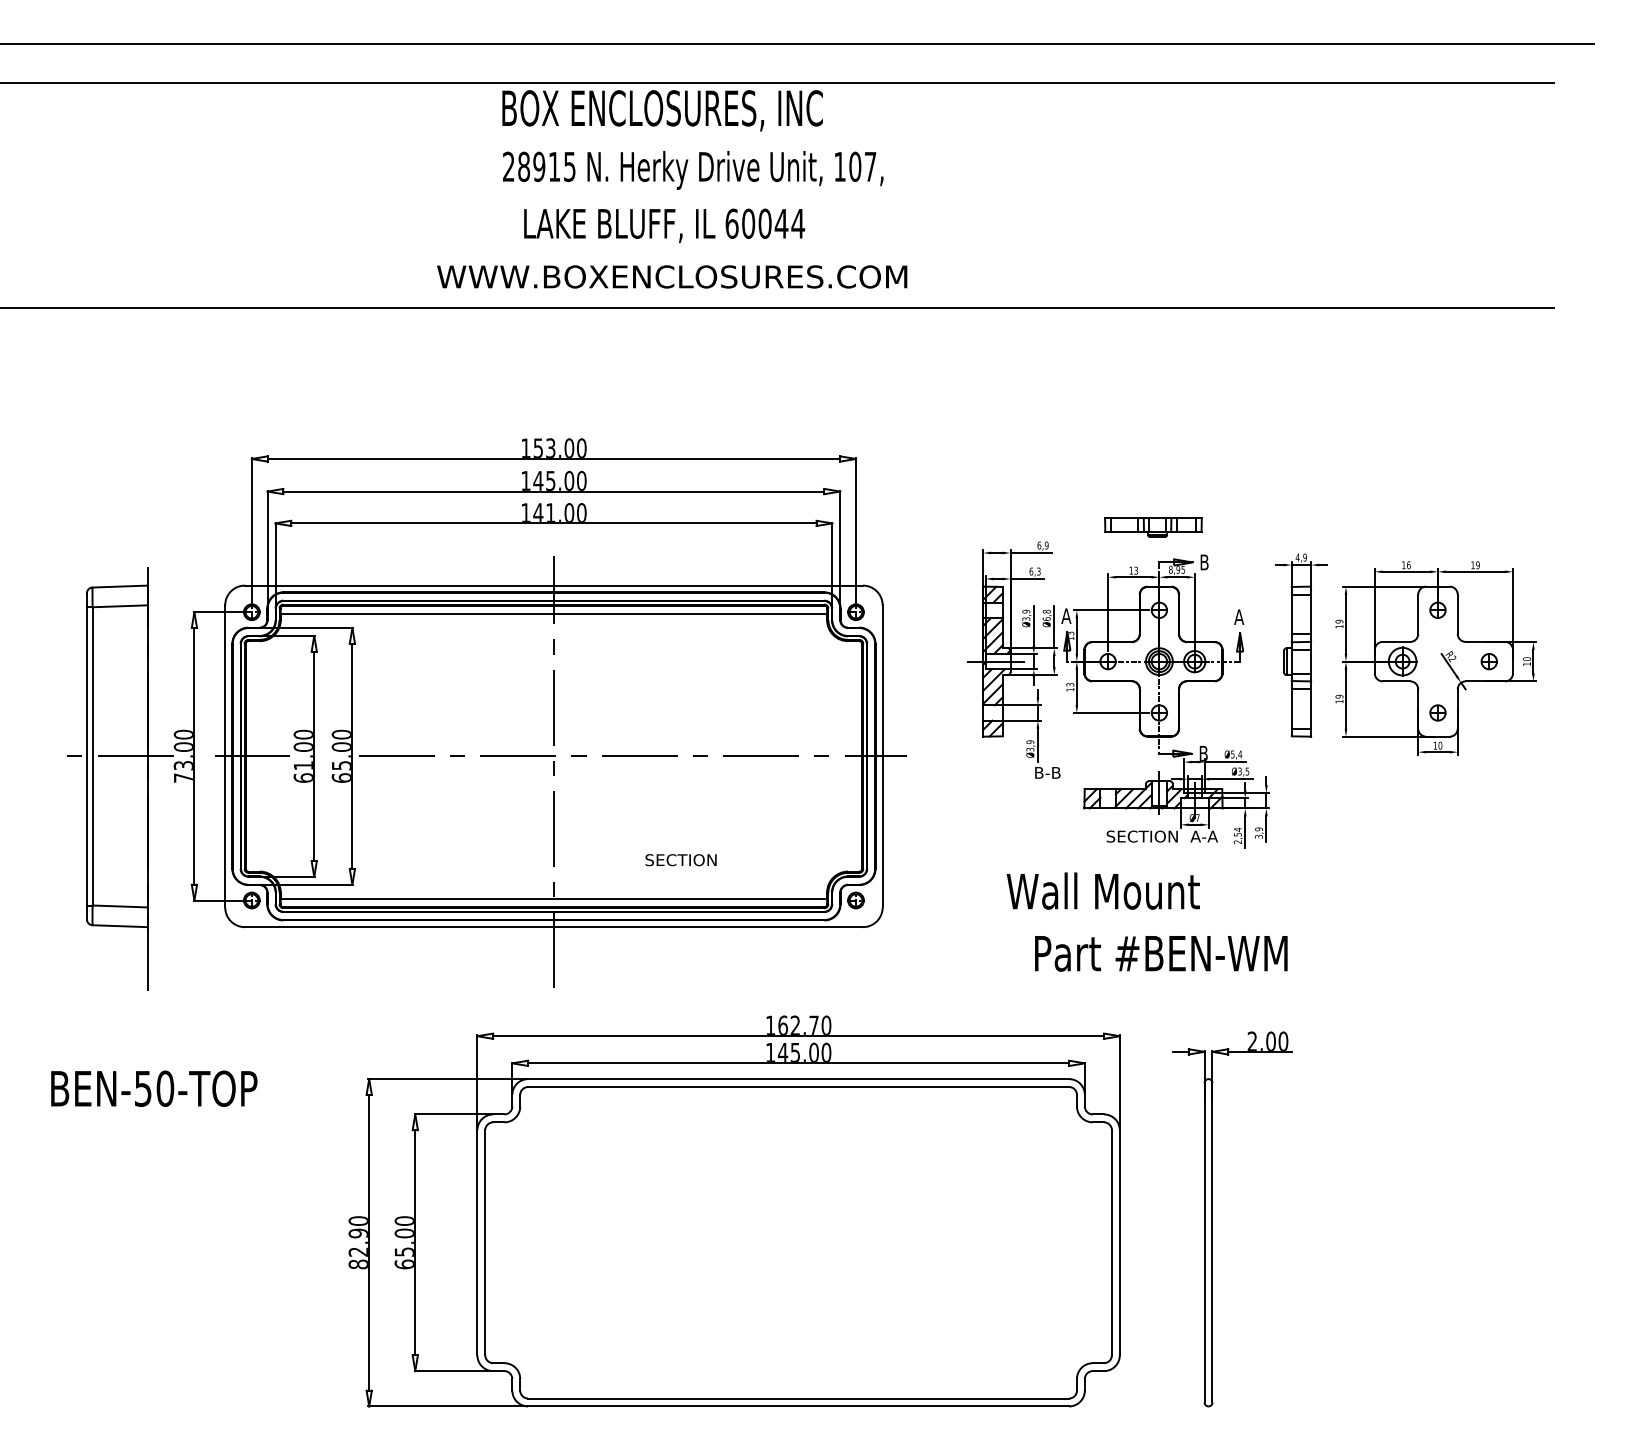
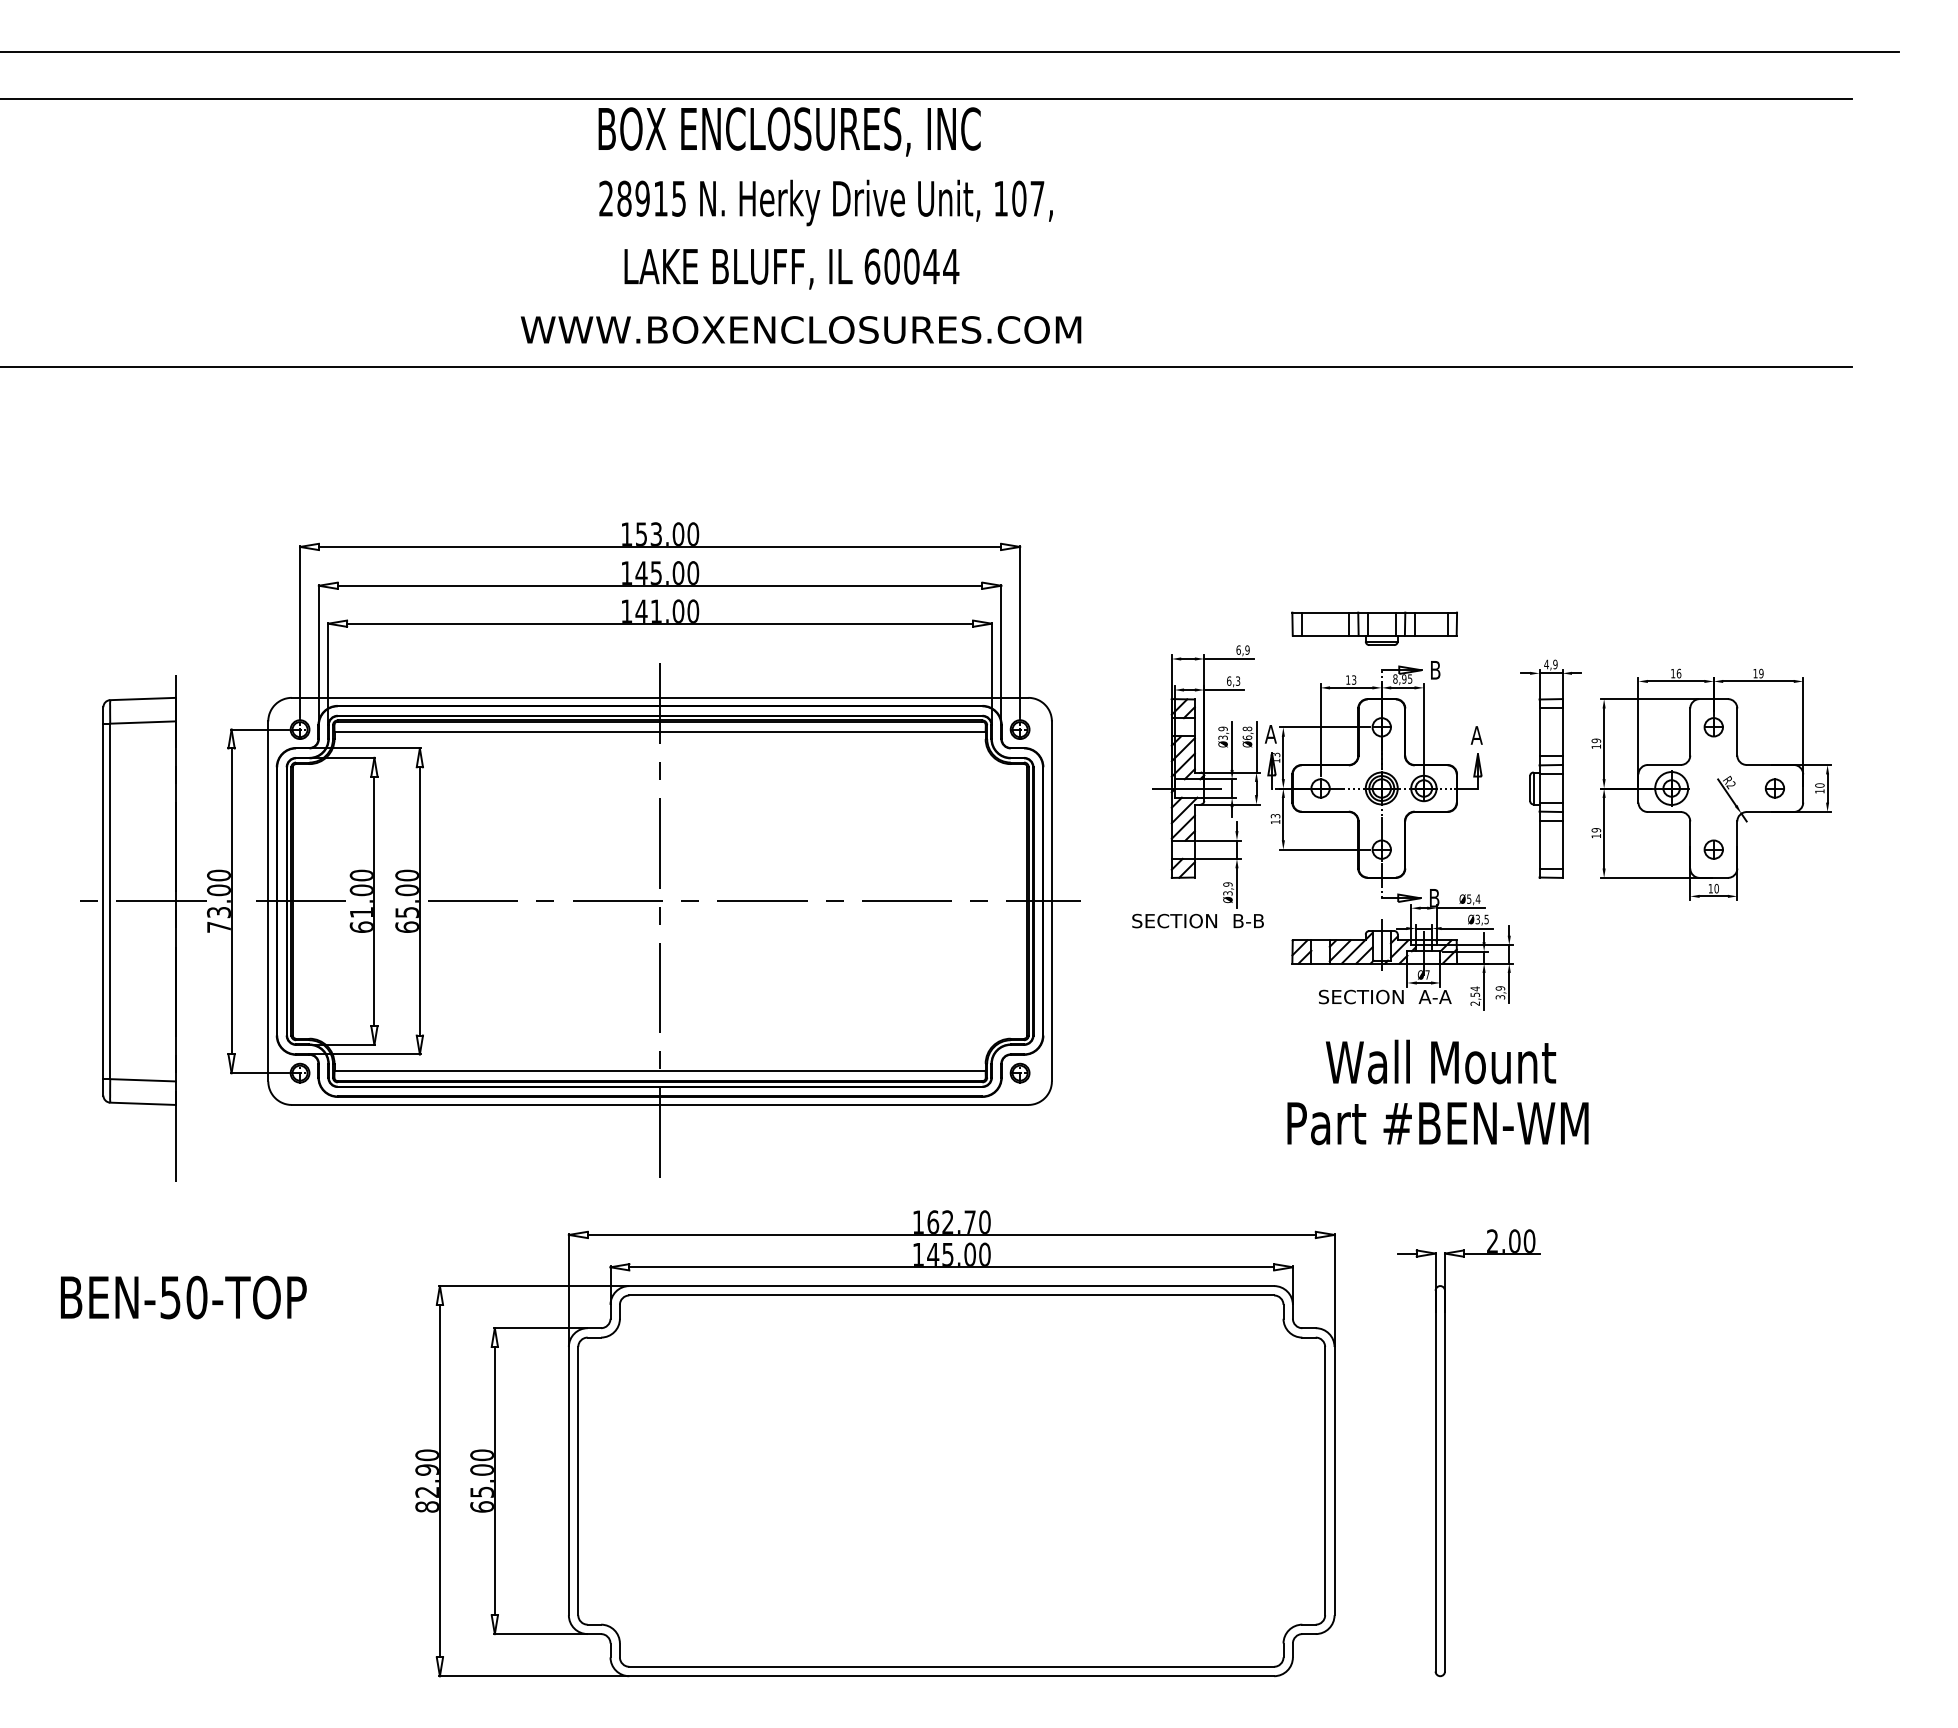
part: (1153, 527) -> (1374, 628), size x1.43
text: (680, 859) -> (1174, 920), moved
text: (1103, 890) -> (1441, 1061), moved
text: (1160, 953) -> (1437, 1123), moved

